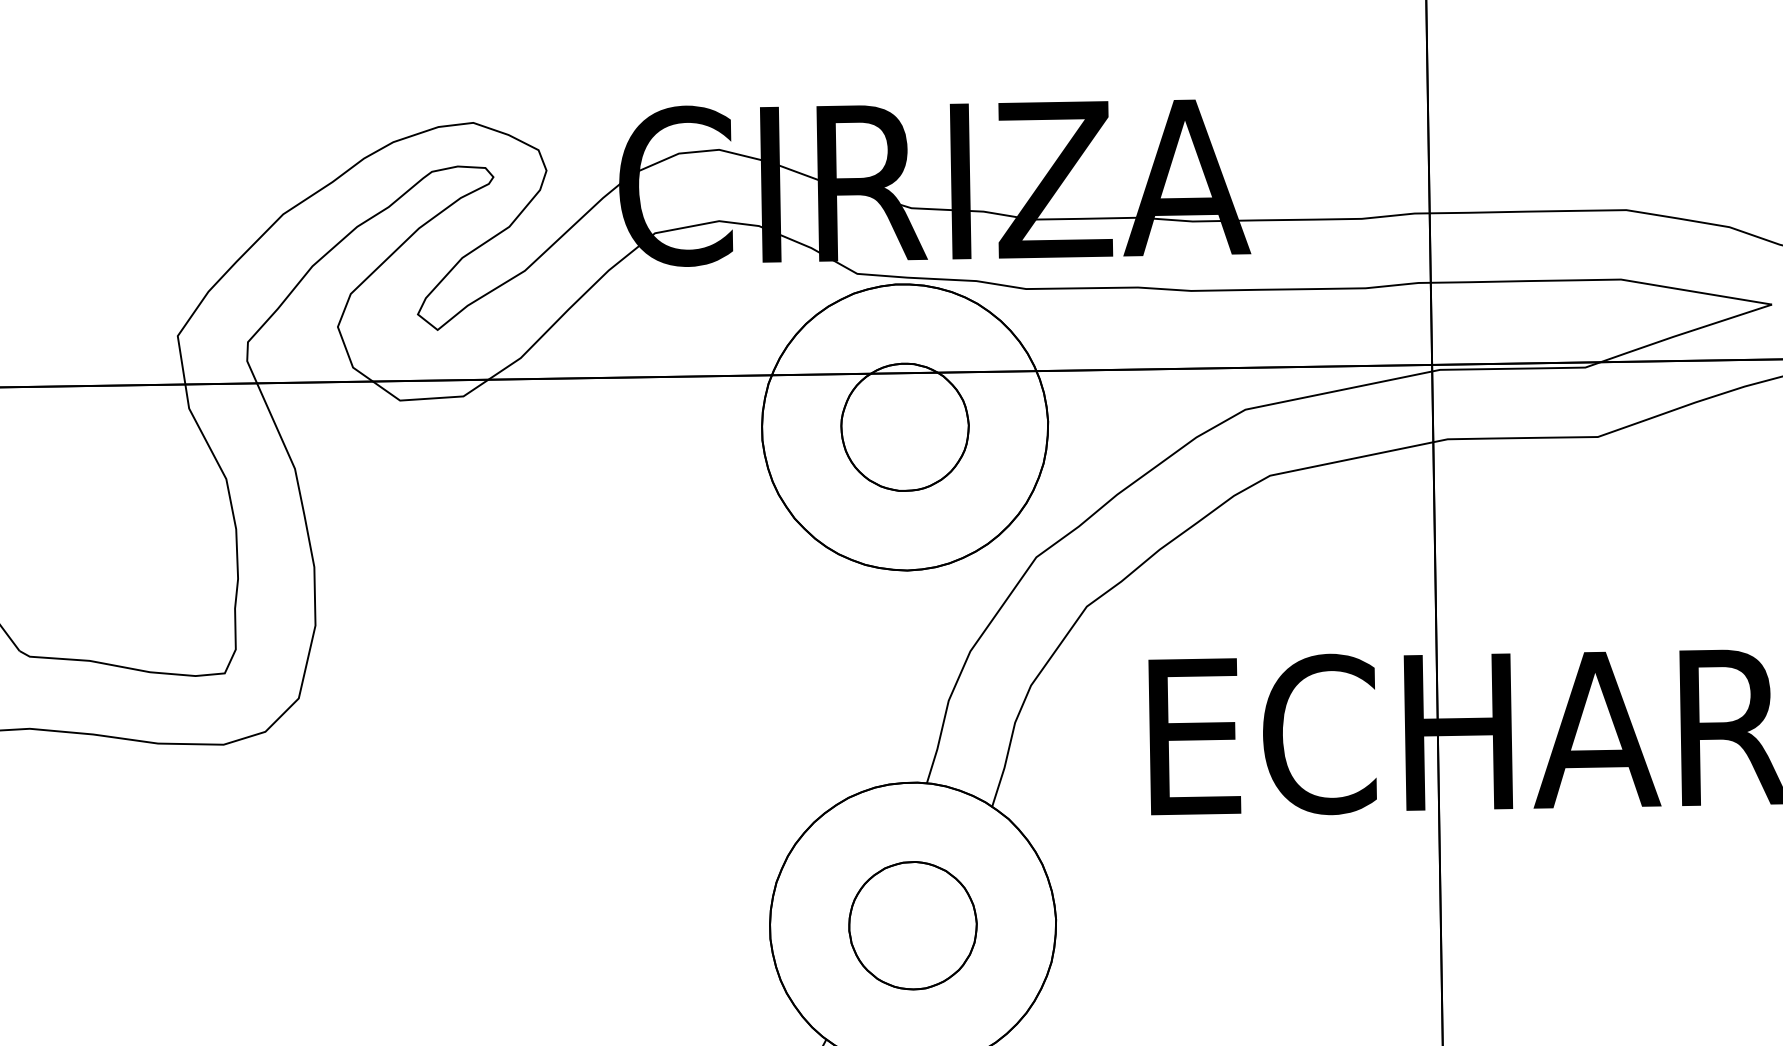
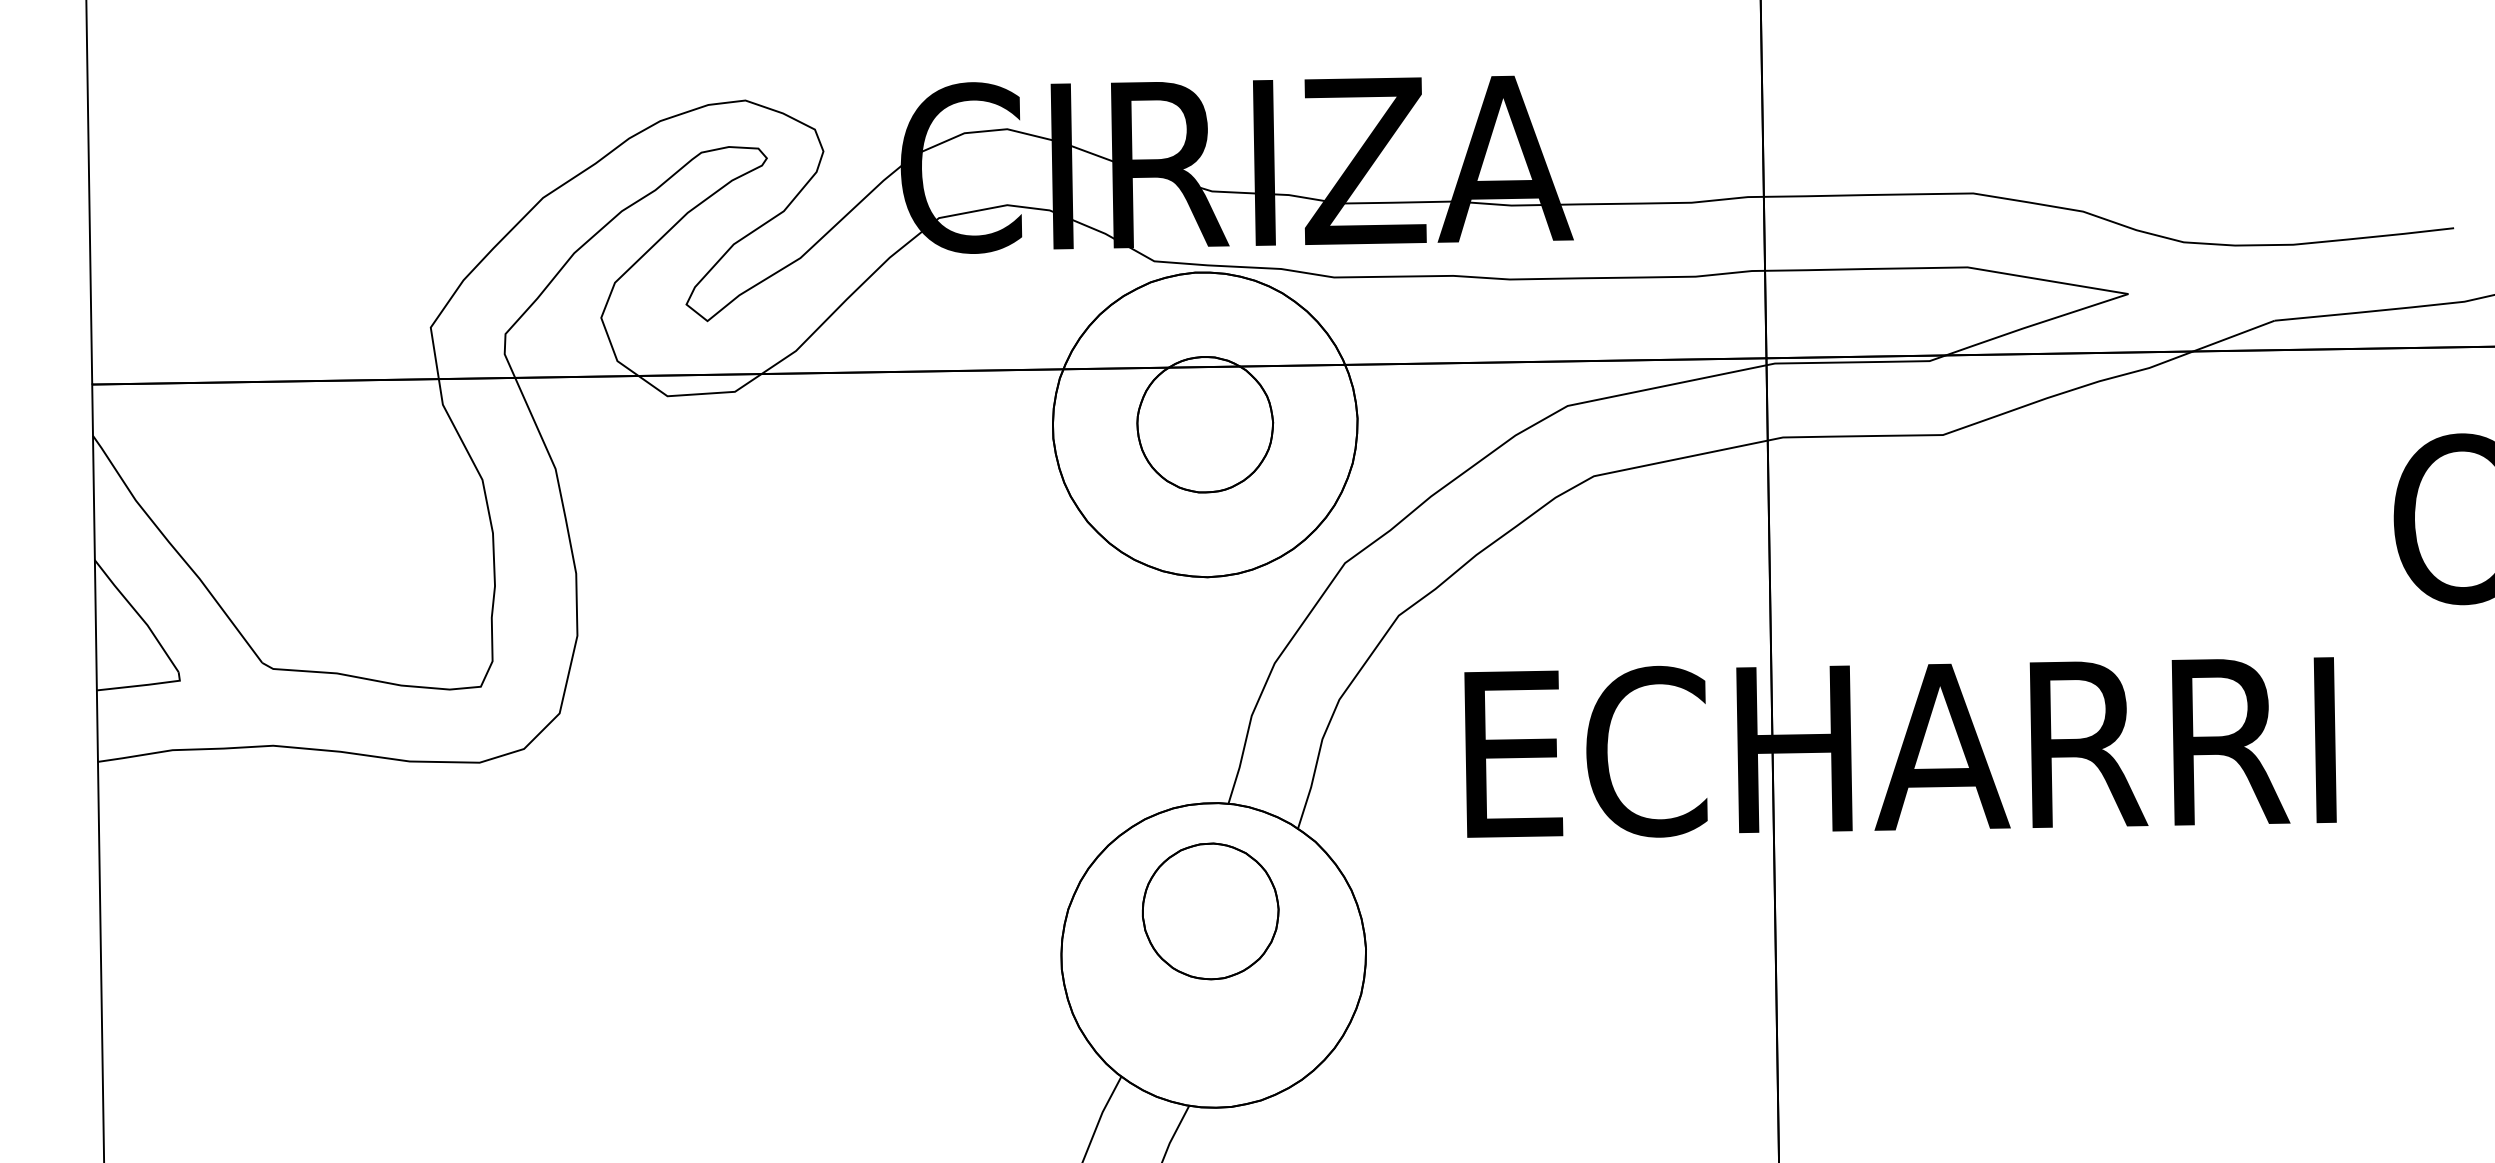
part: (912, 925) -> (1210, 911), moved

